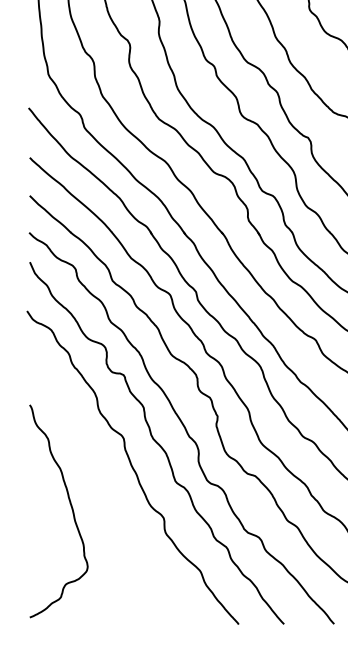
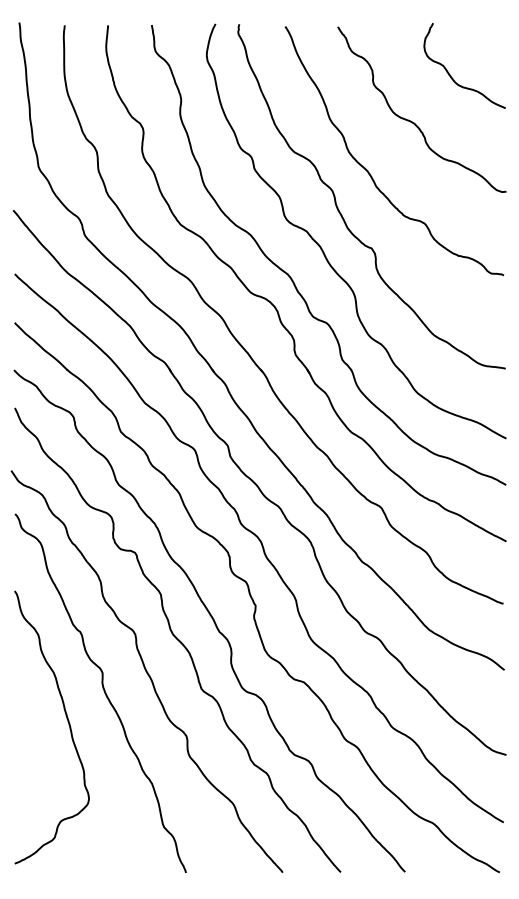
curve: (99, 483) -> (103, 691), added

